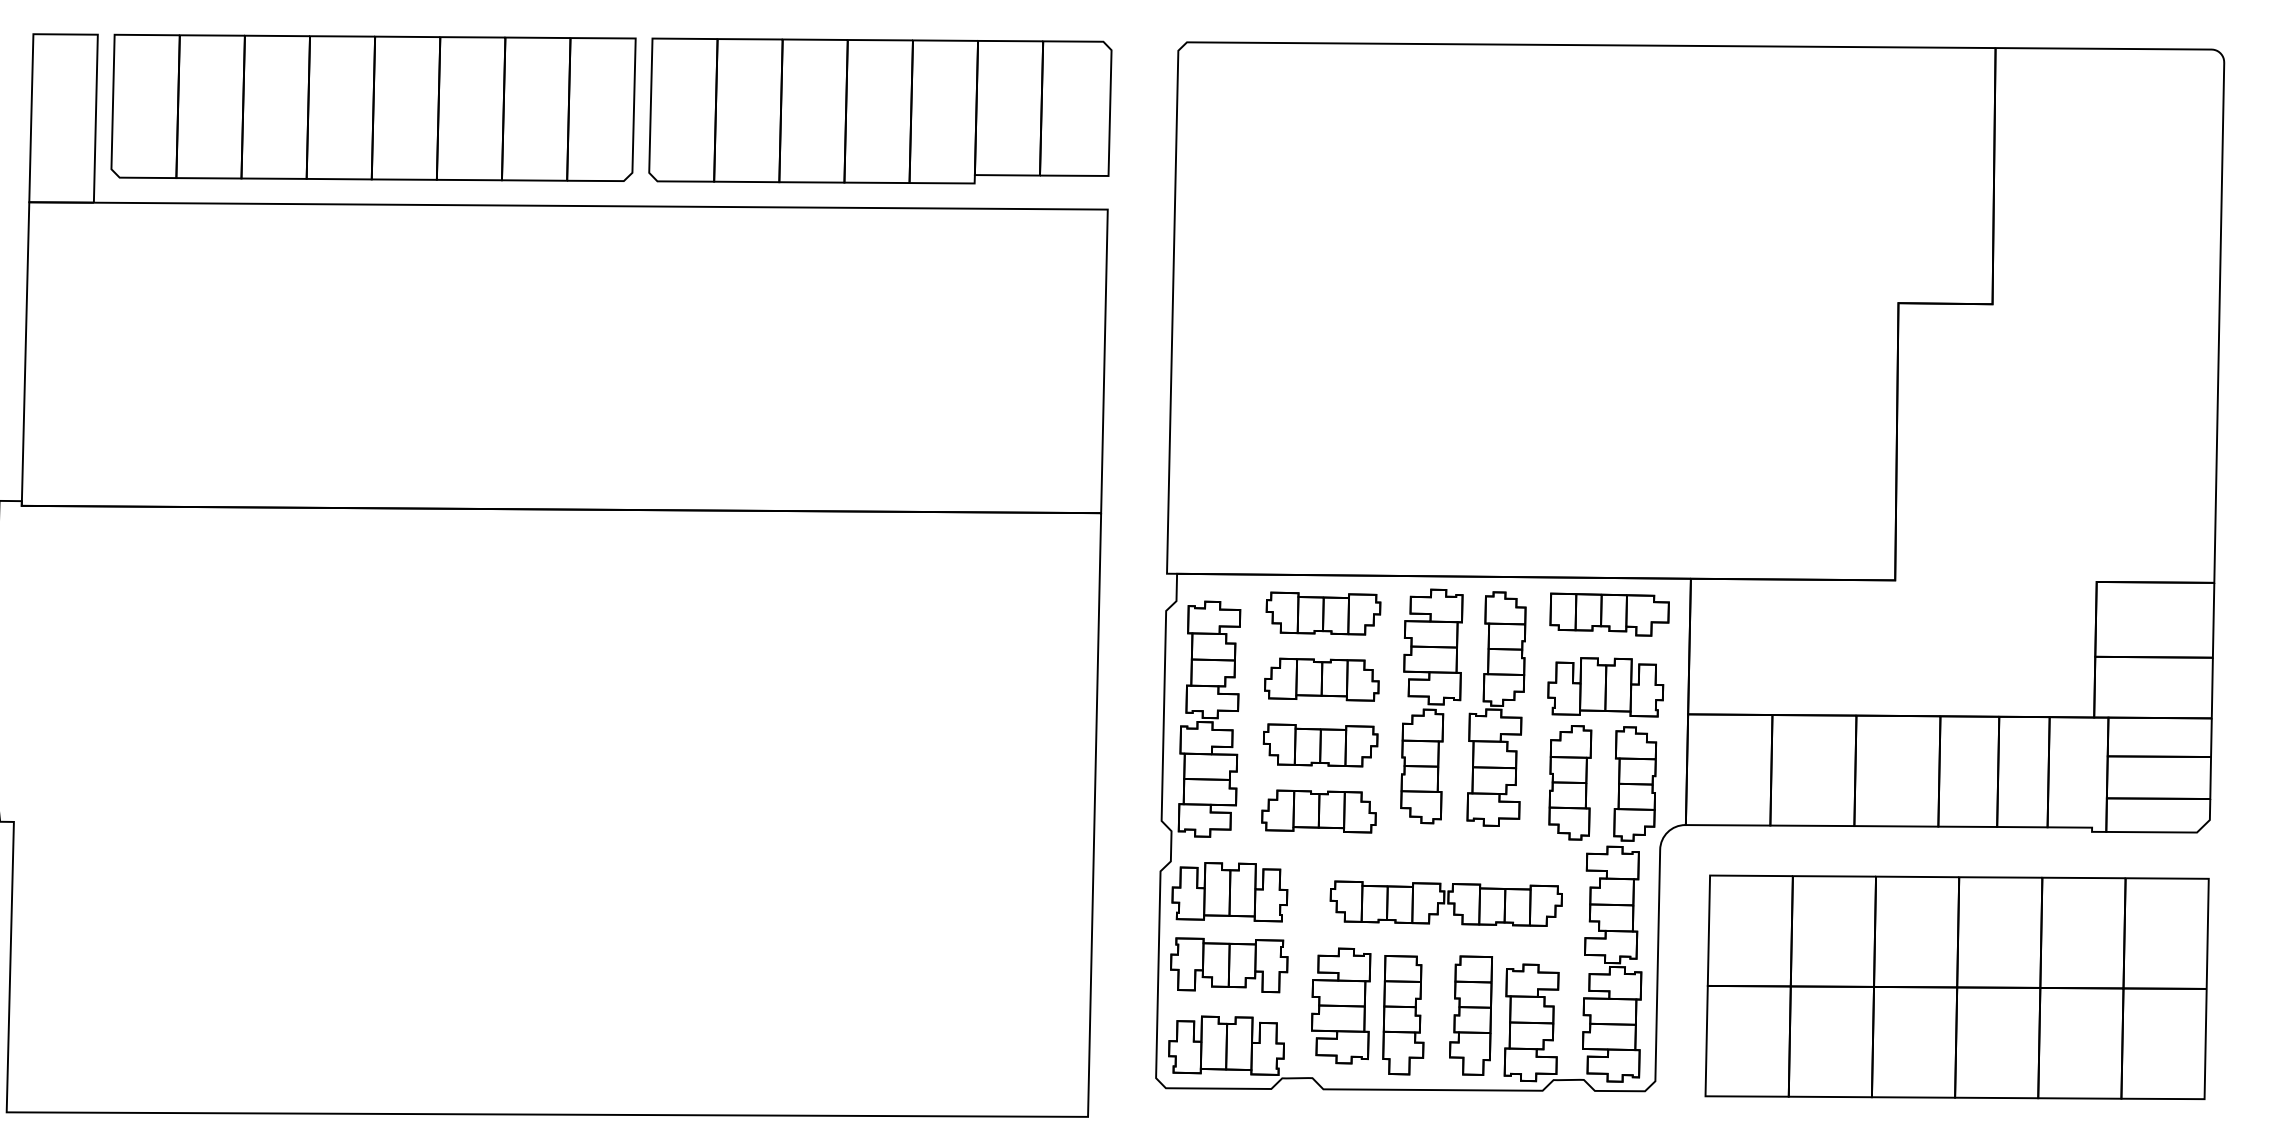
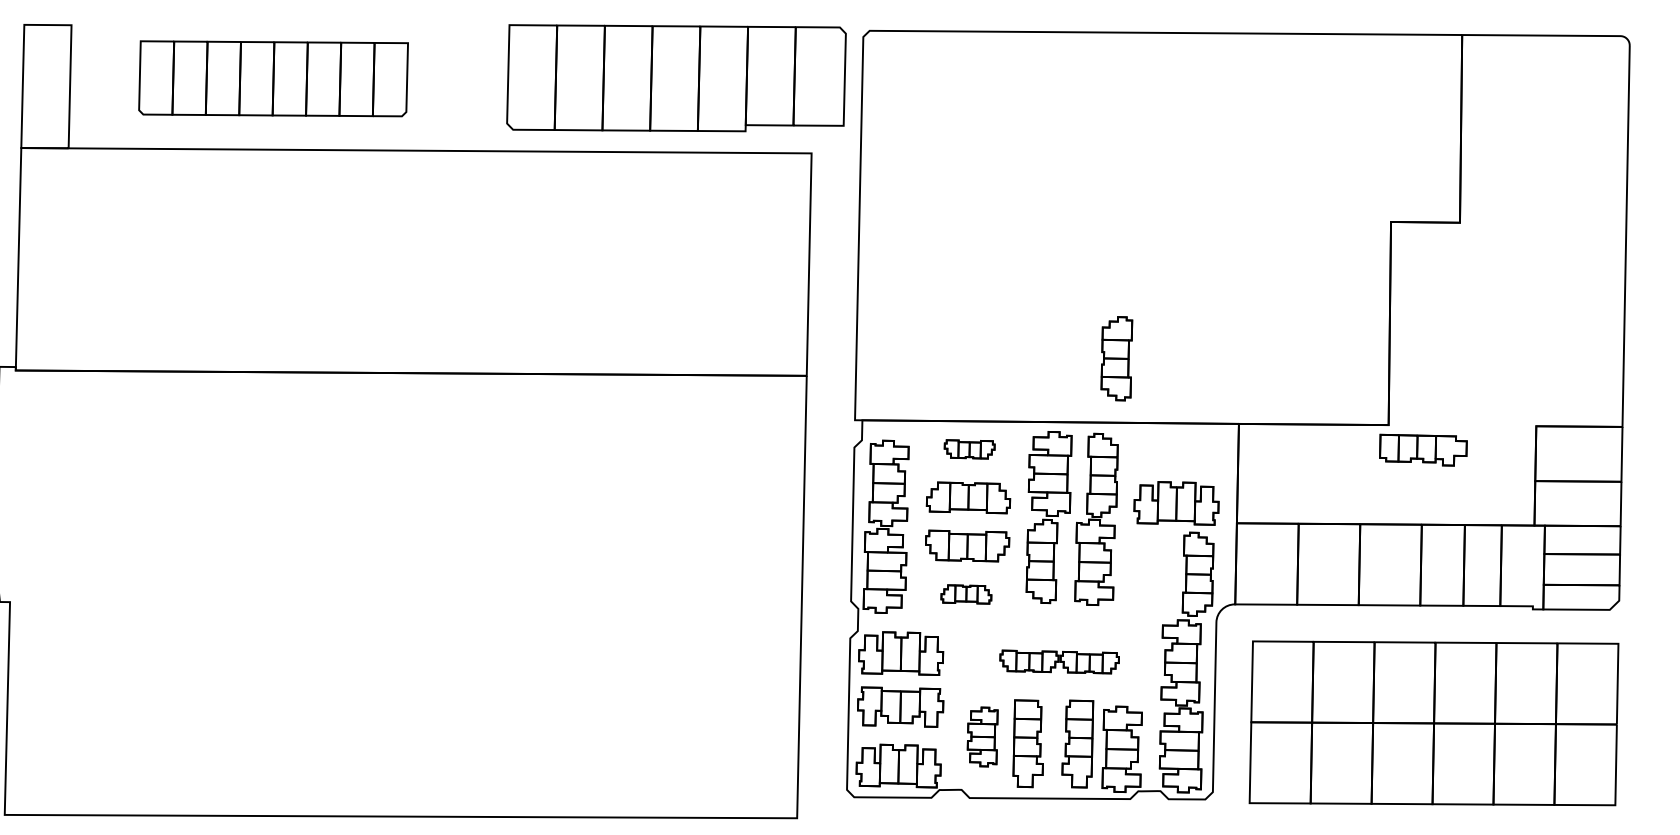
part: (373, 107) -> (273, 78), size x0.7
part: (880, 110) -> (676, 77), moved
part: (1323, 613) -> (969, 449), size x0.6
part: (1609, 614) -> (1423, 450), moved
part: (1570, 782) -> (1116, 358), moved
part: (1318, 811) -> (966, 594), size x0.6
part: (1445, 903) -> (1059, 661), size x0.7
part: (1341, 1005) -> (982, 736), size x0.7

